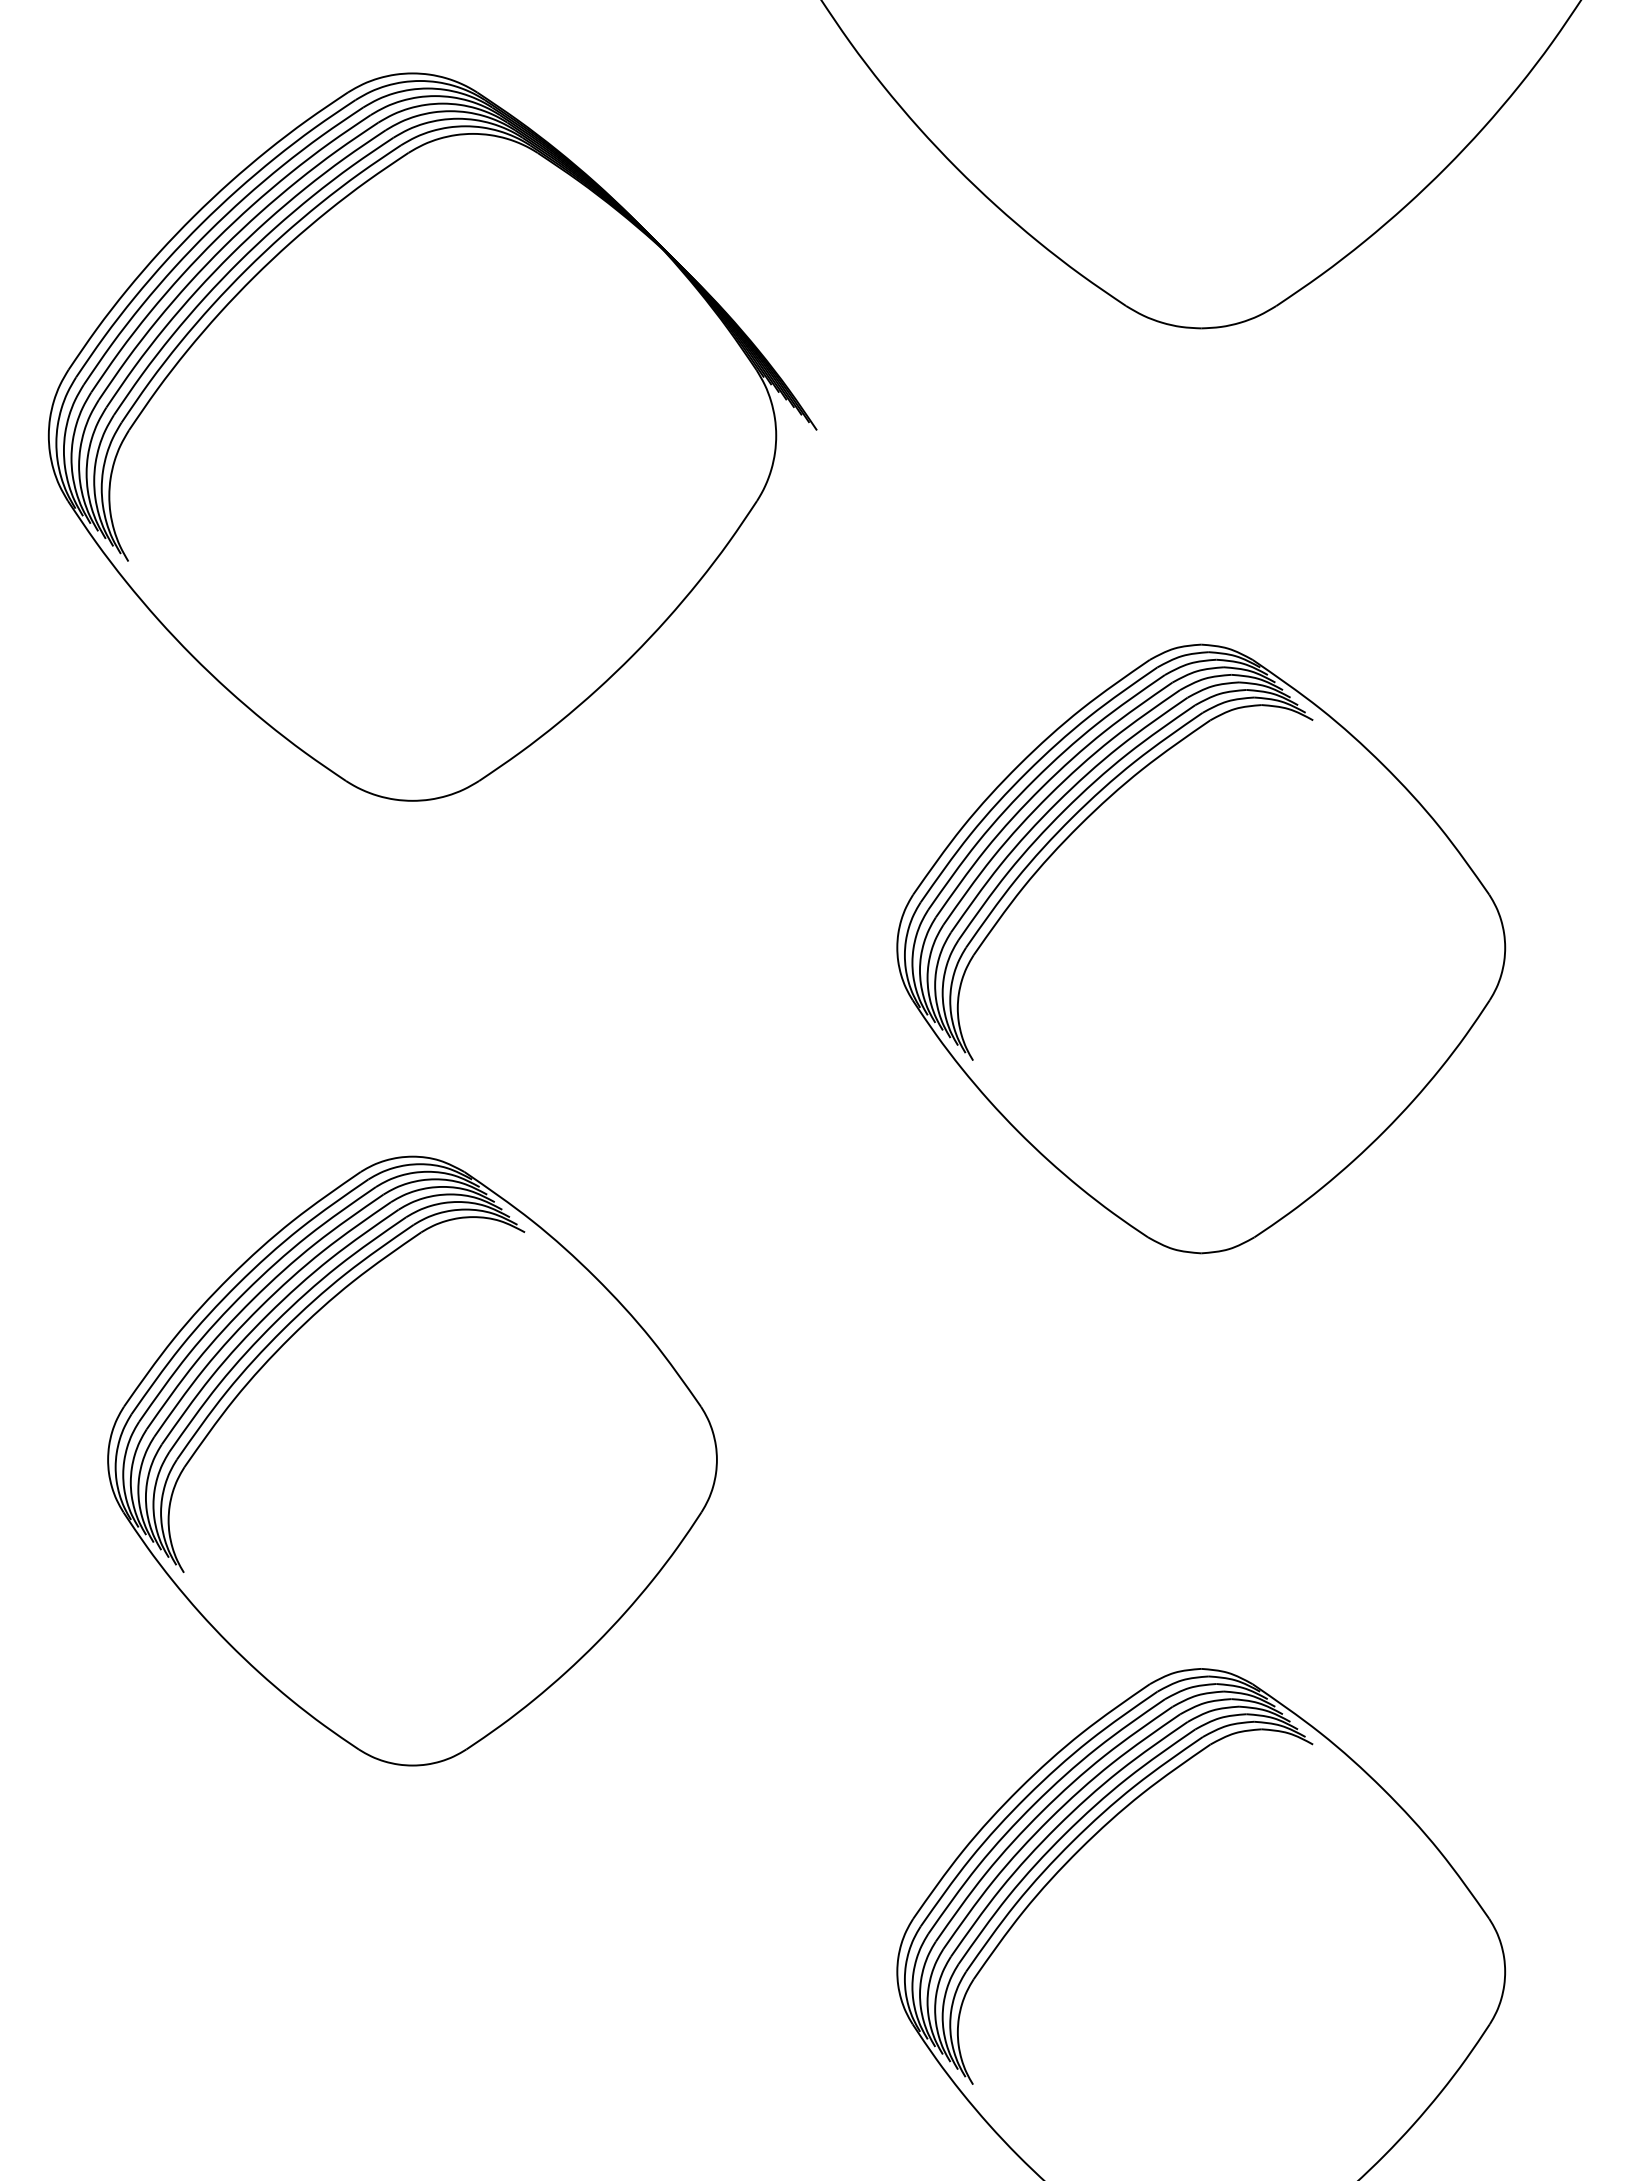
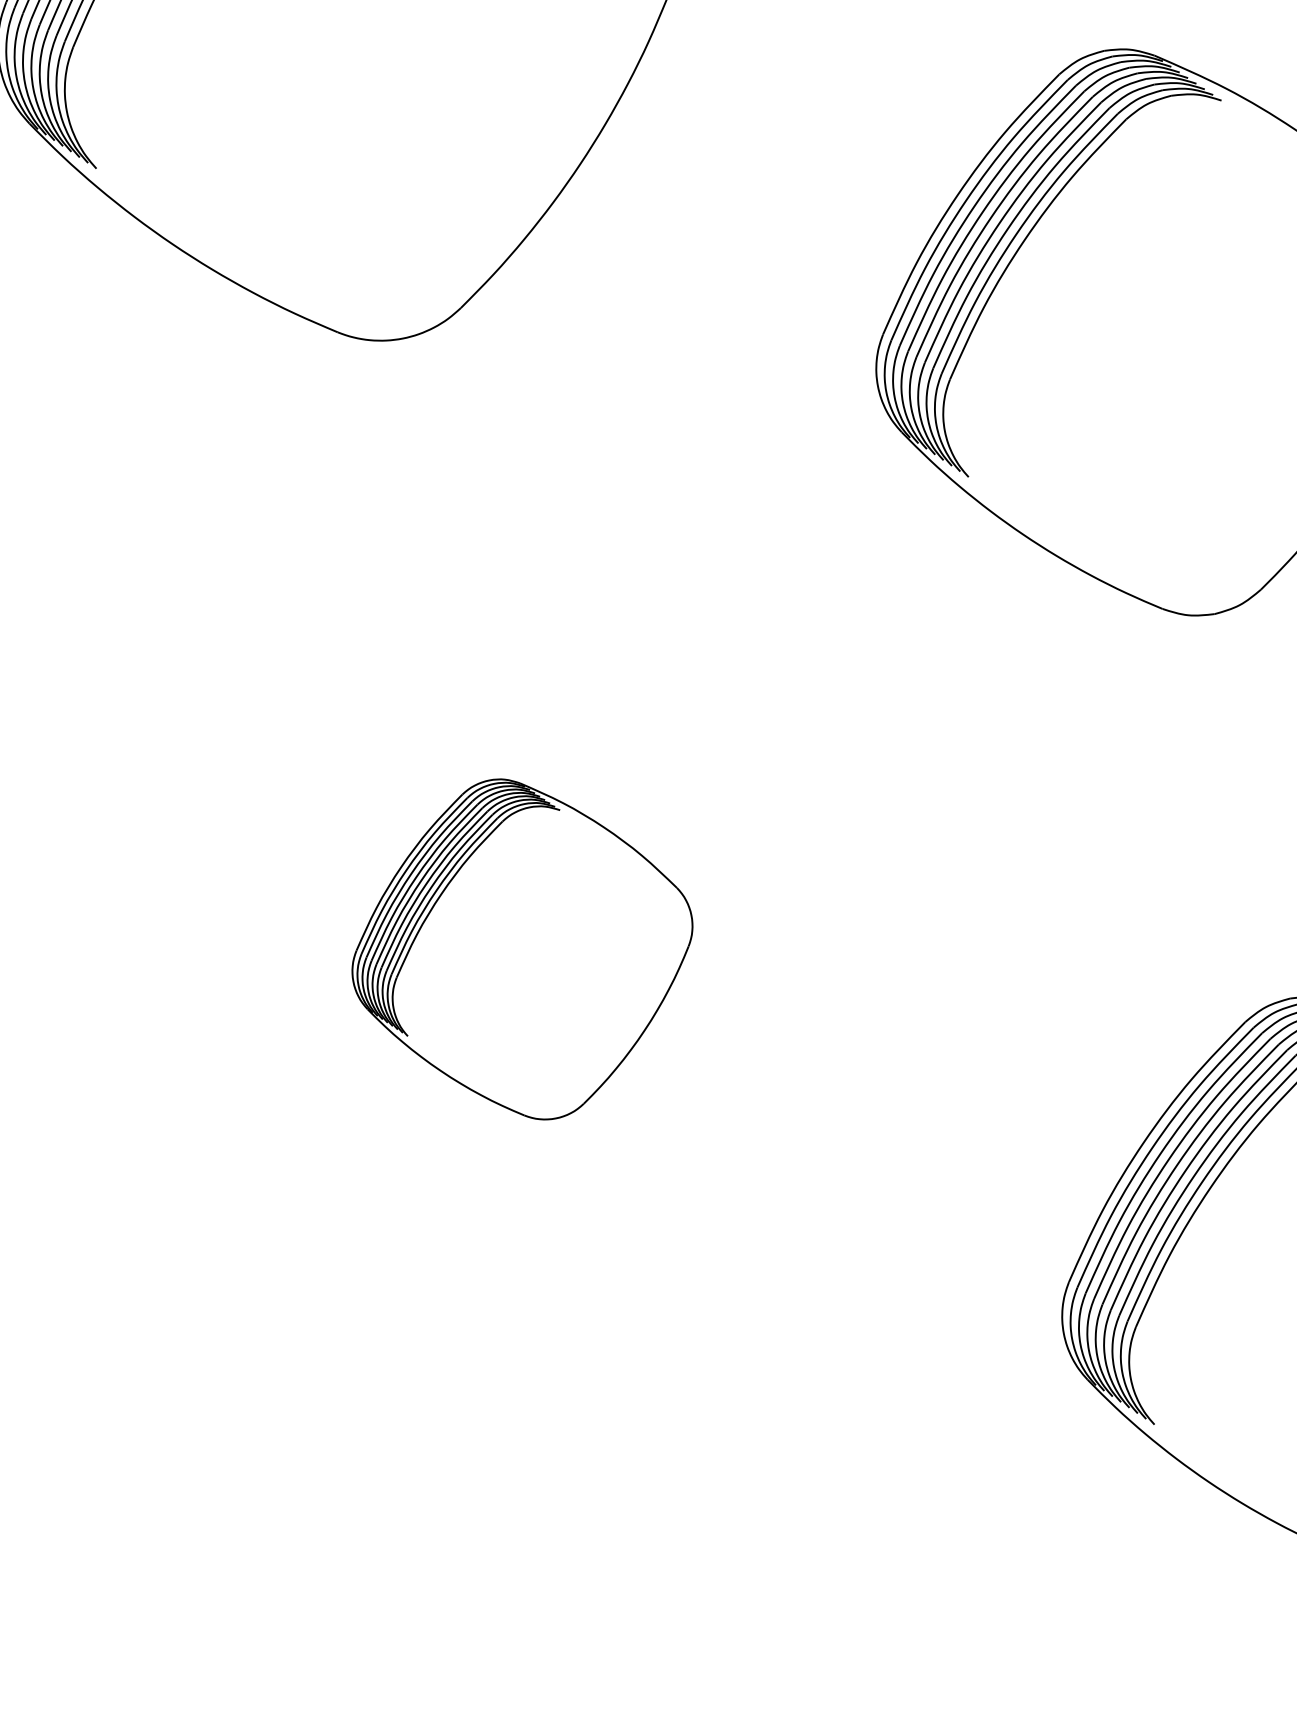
part: (412, 1460) -> (522, 948), size x0.6

